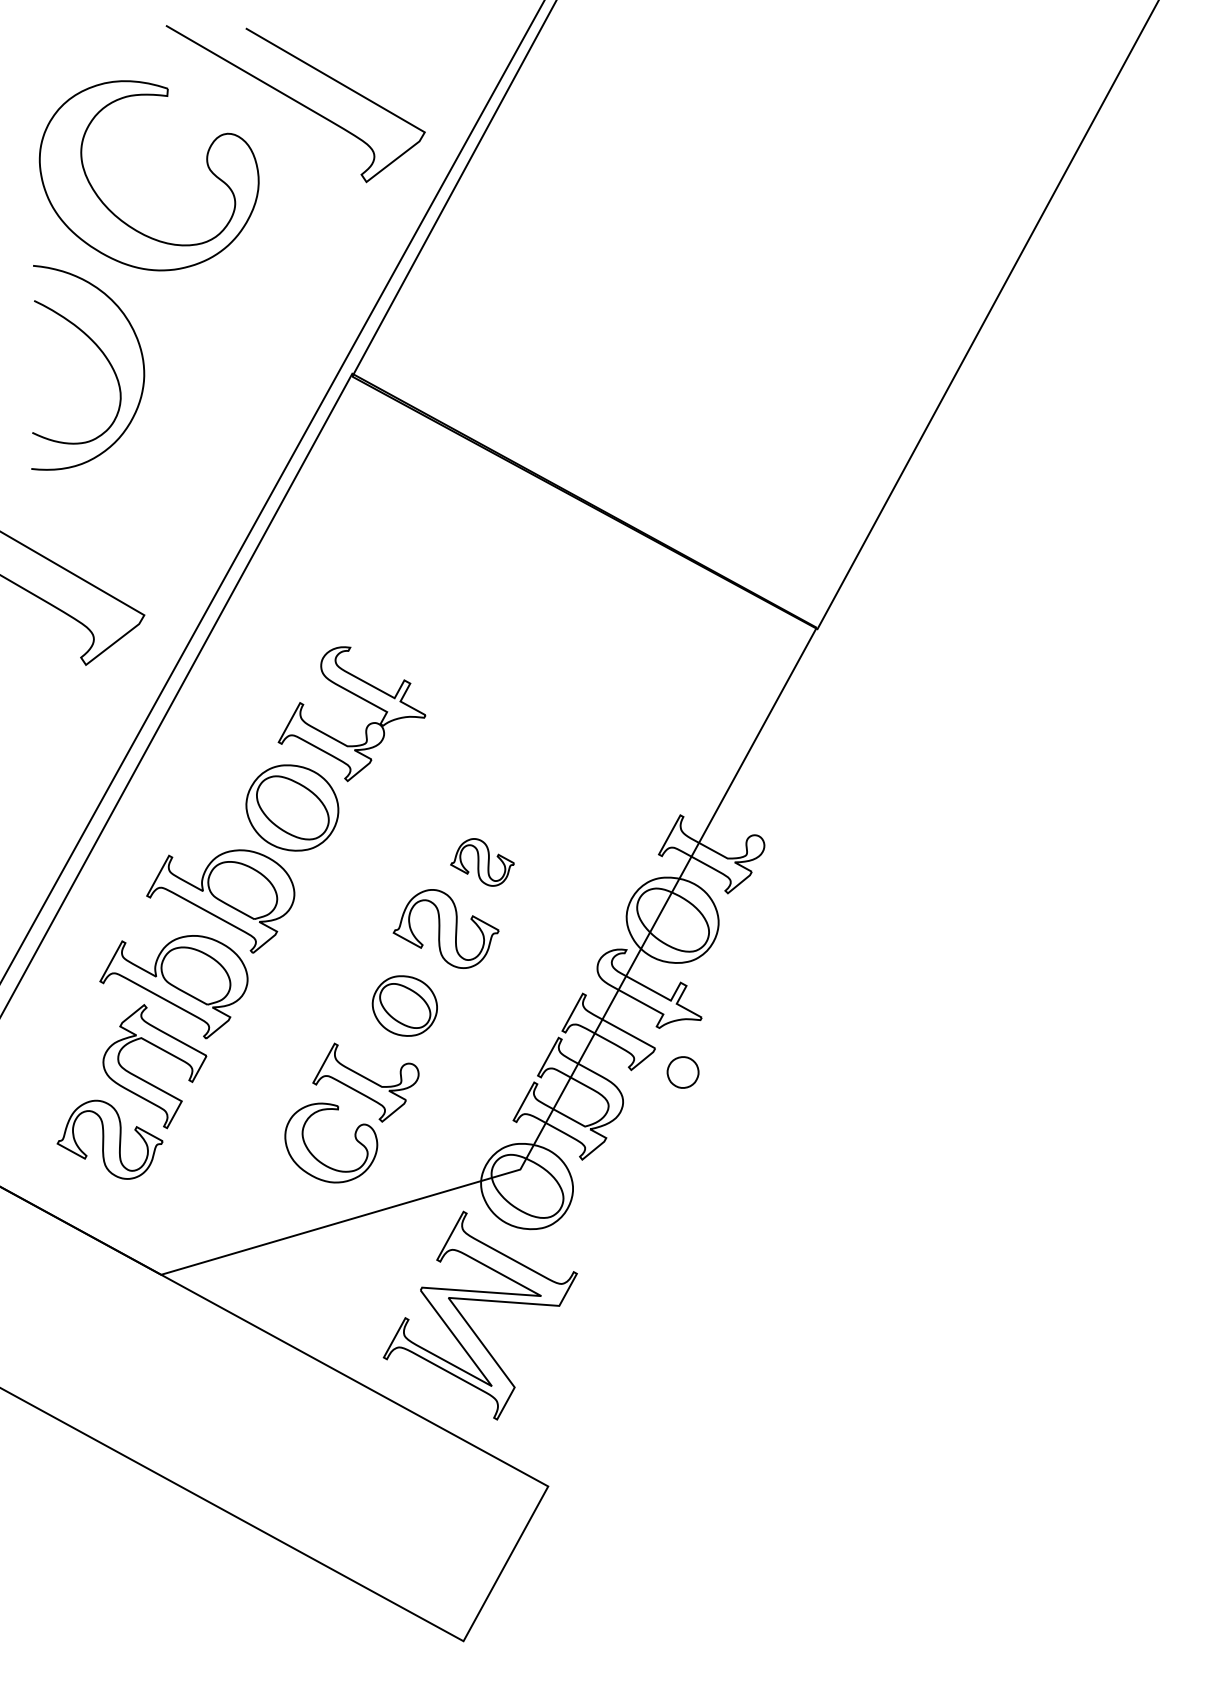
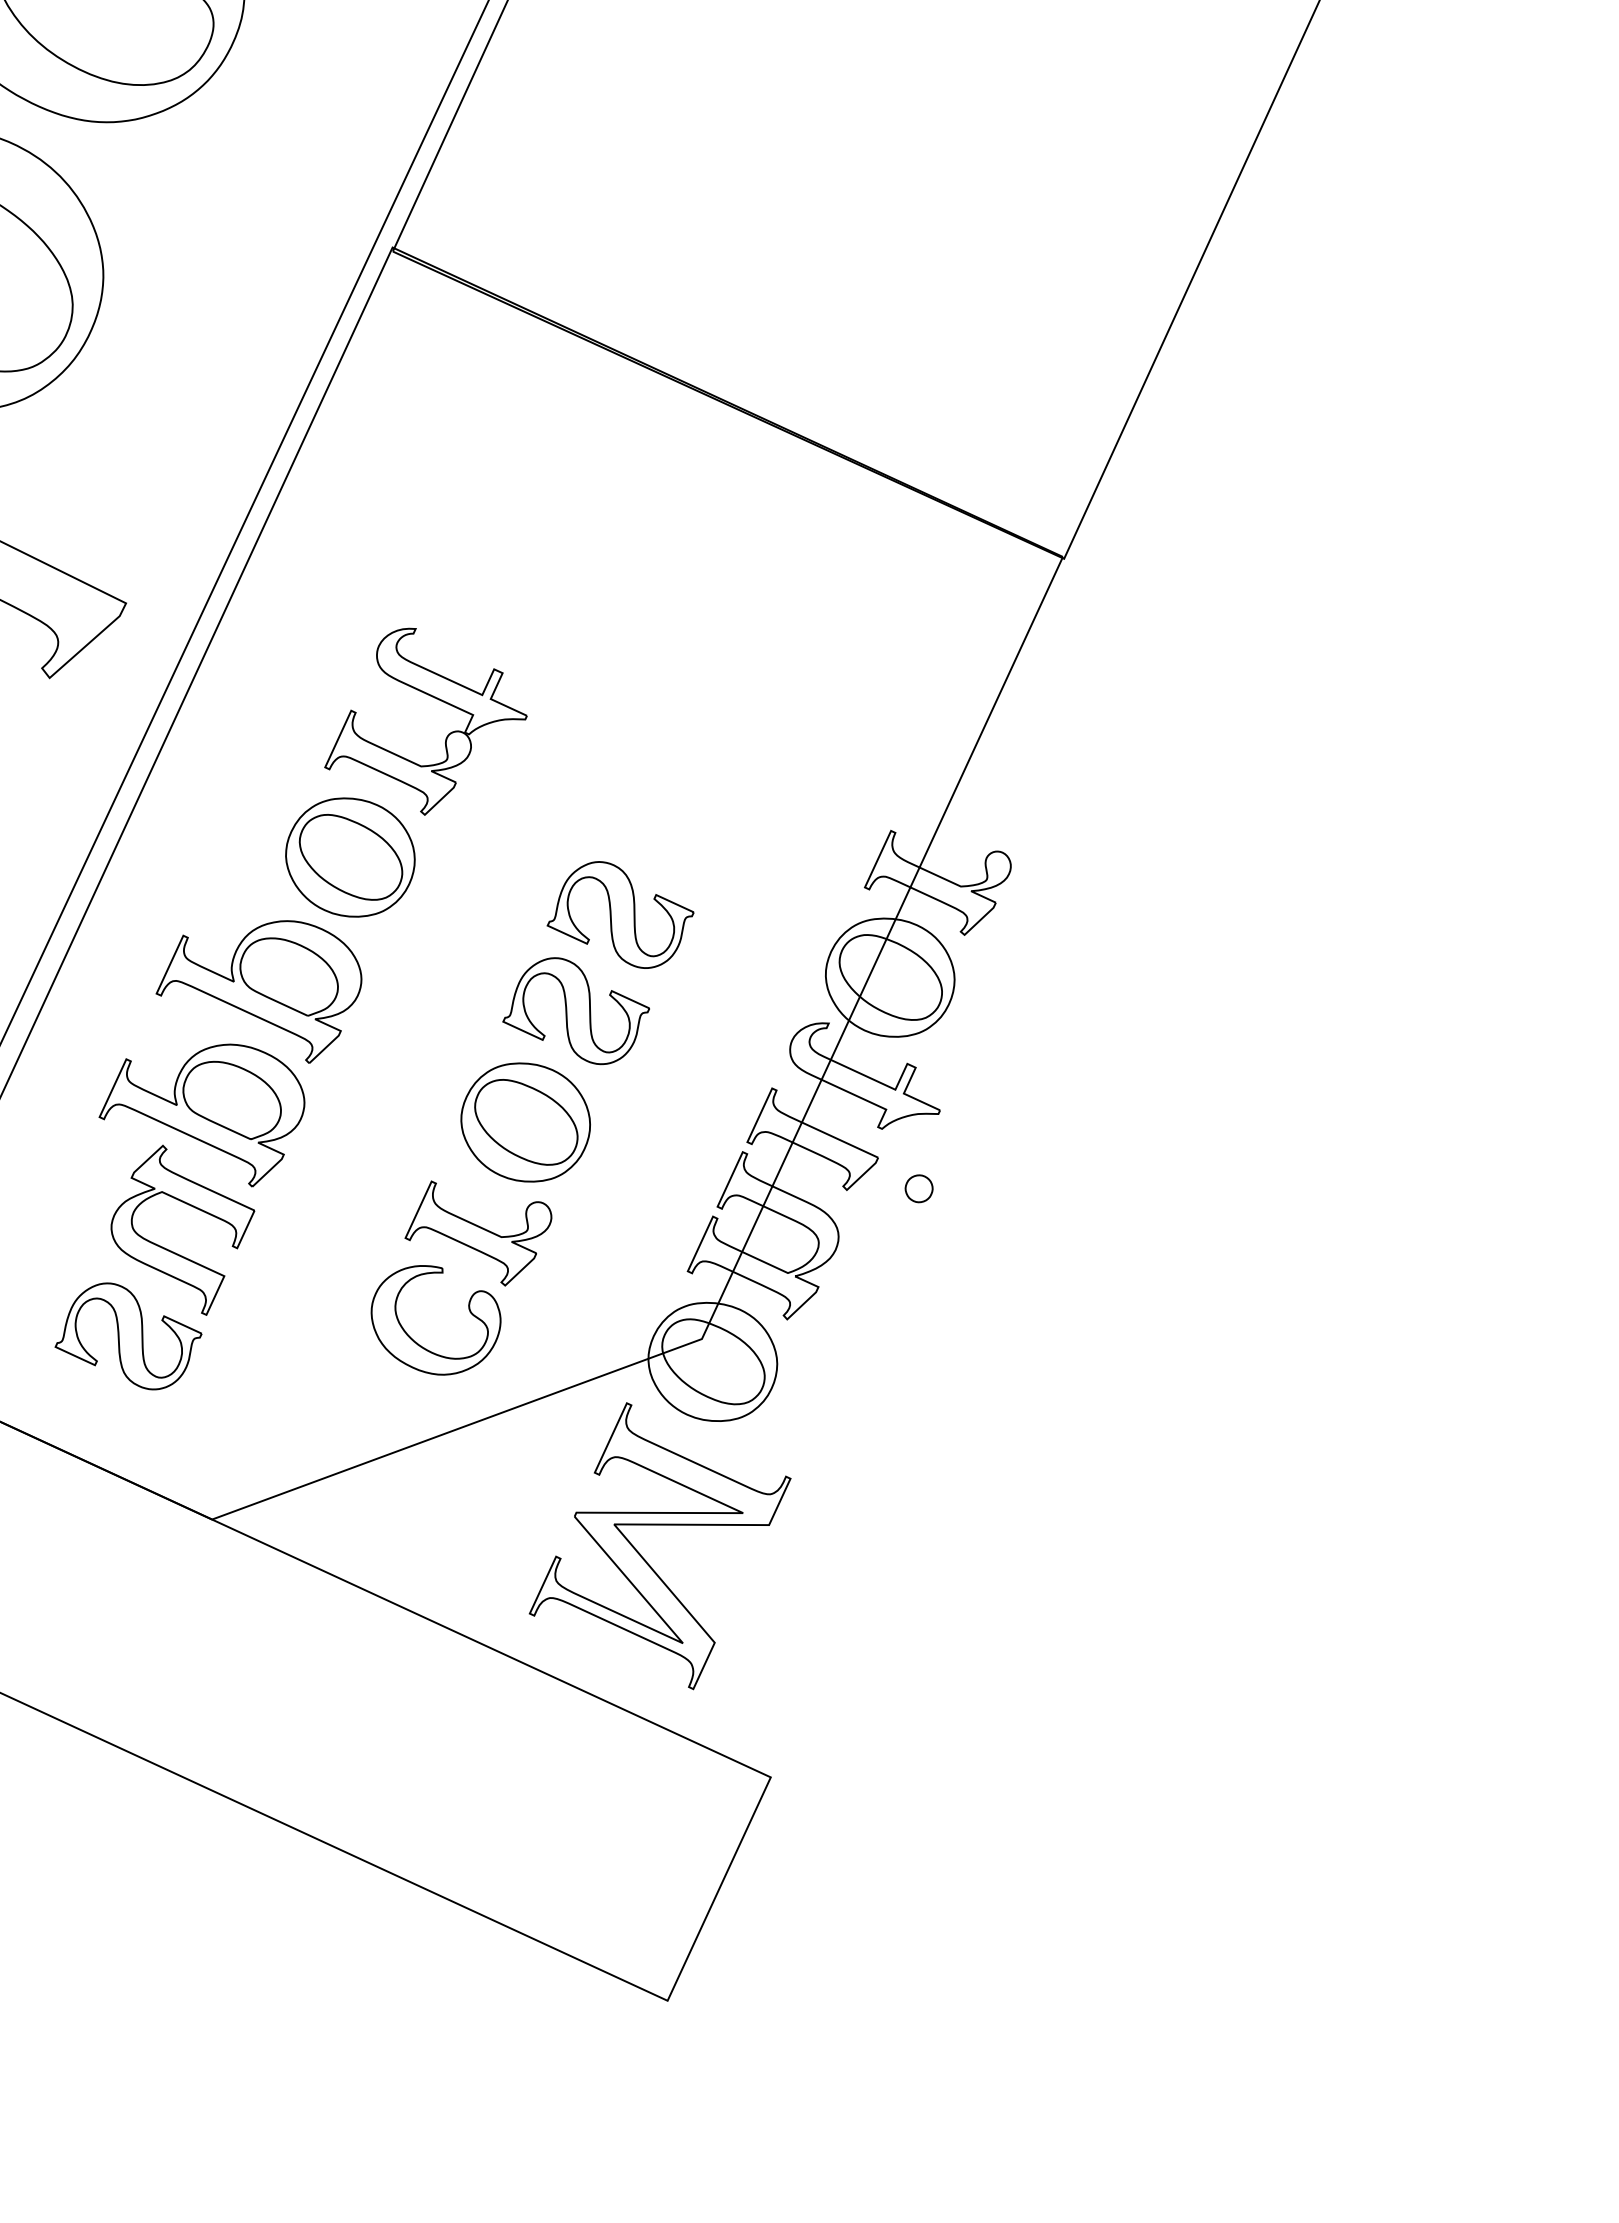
part: (482, 862) -> (620, 915), size x1.67
part: (404, 1005) -> (525, 1121), size x1.43
part: (682, 1072) -> (918, 1188), size x0.62

